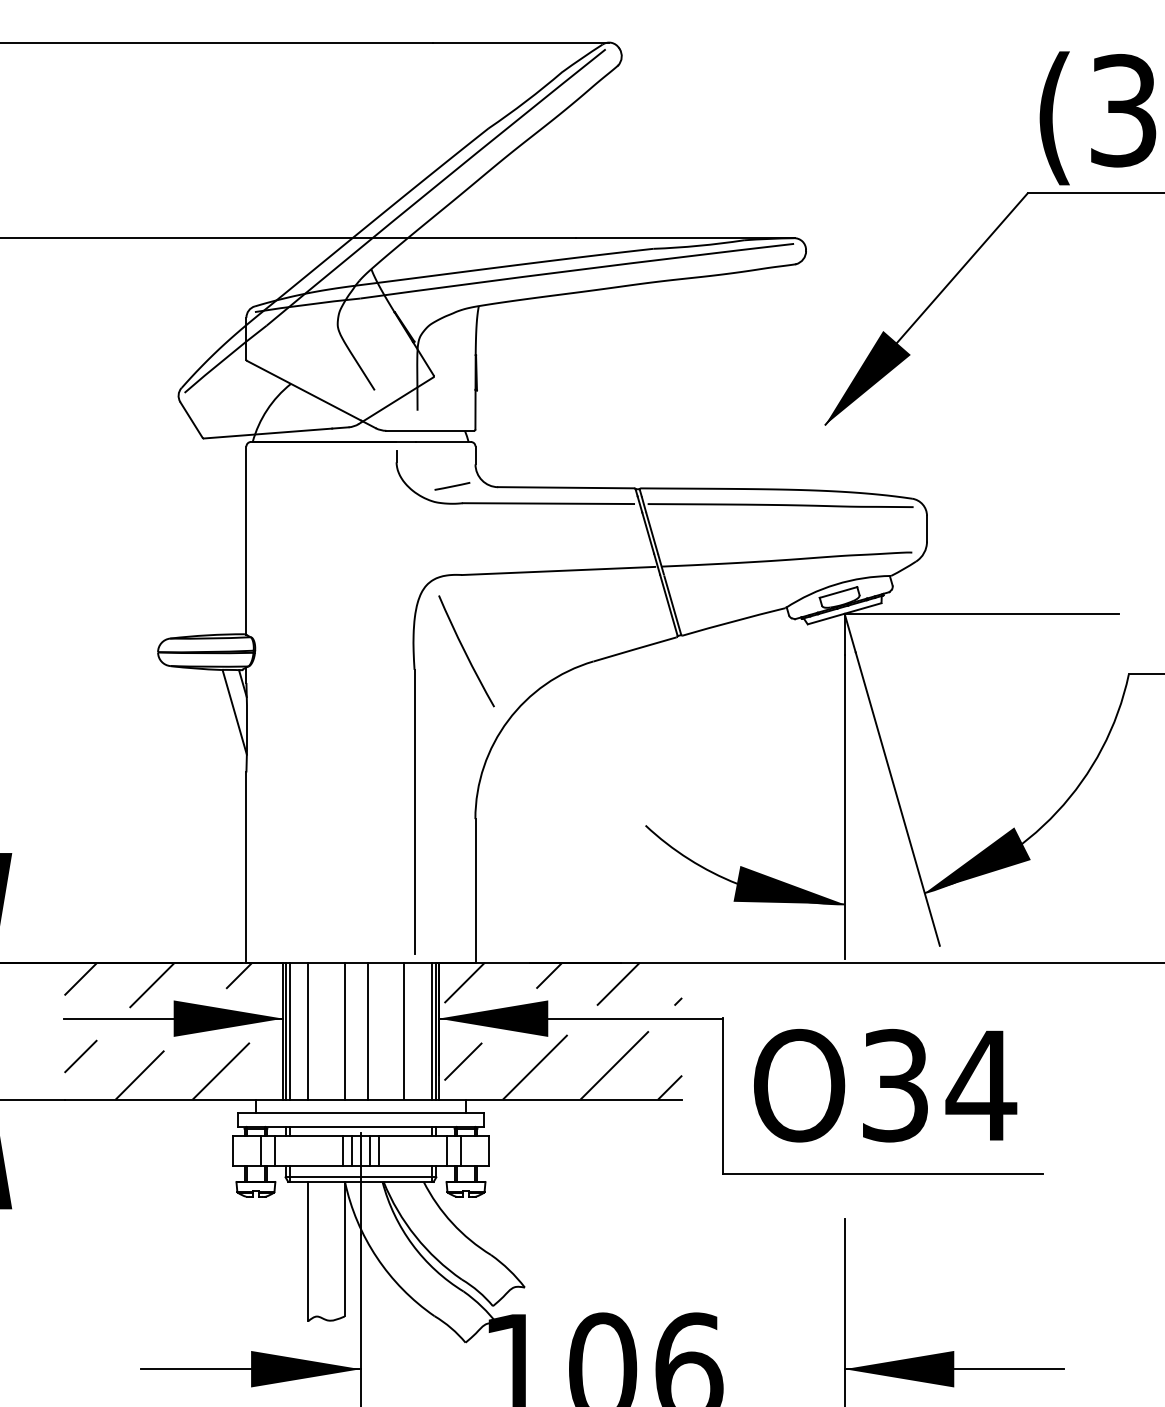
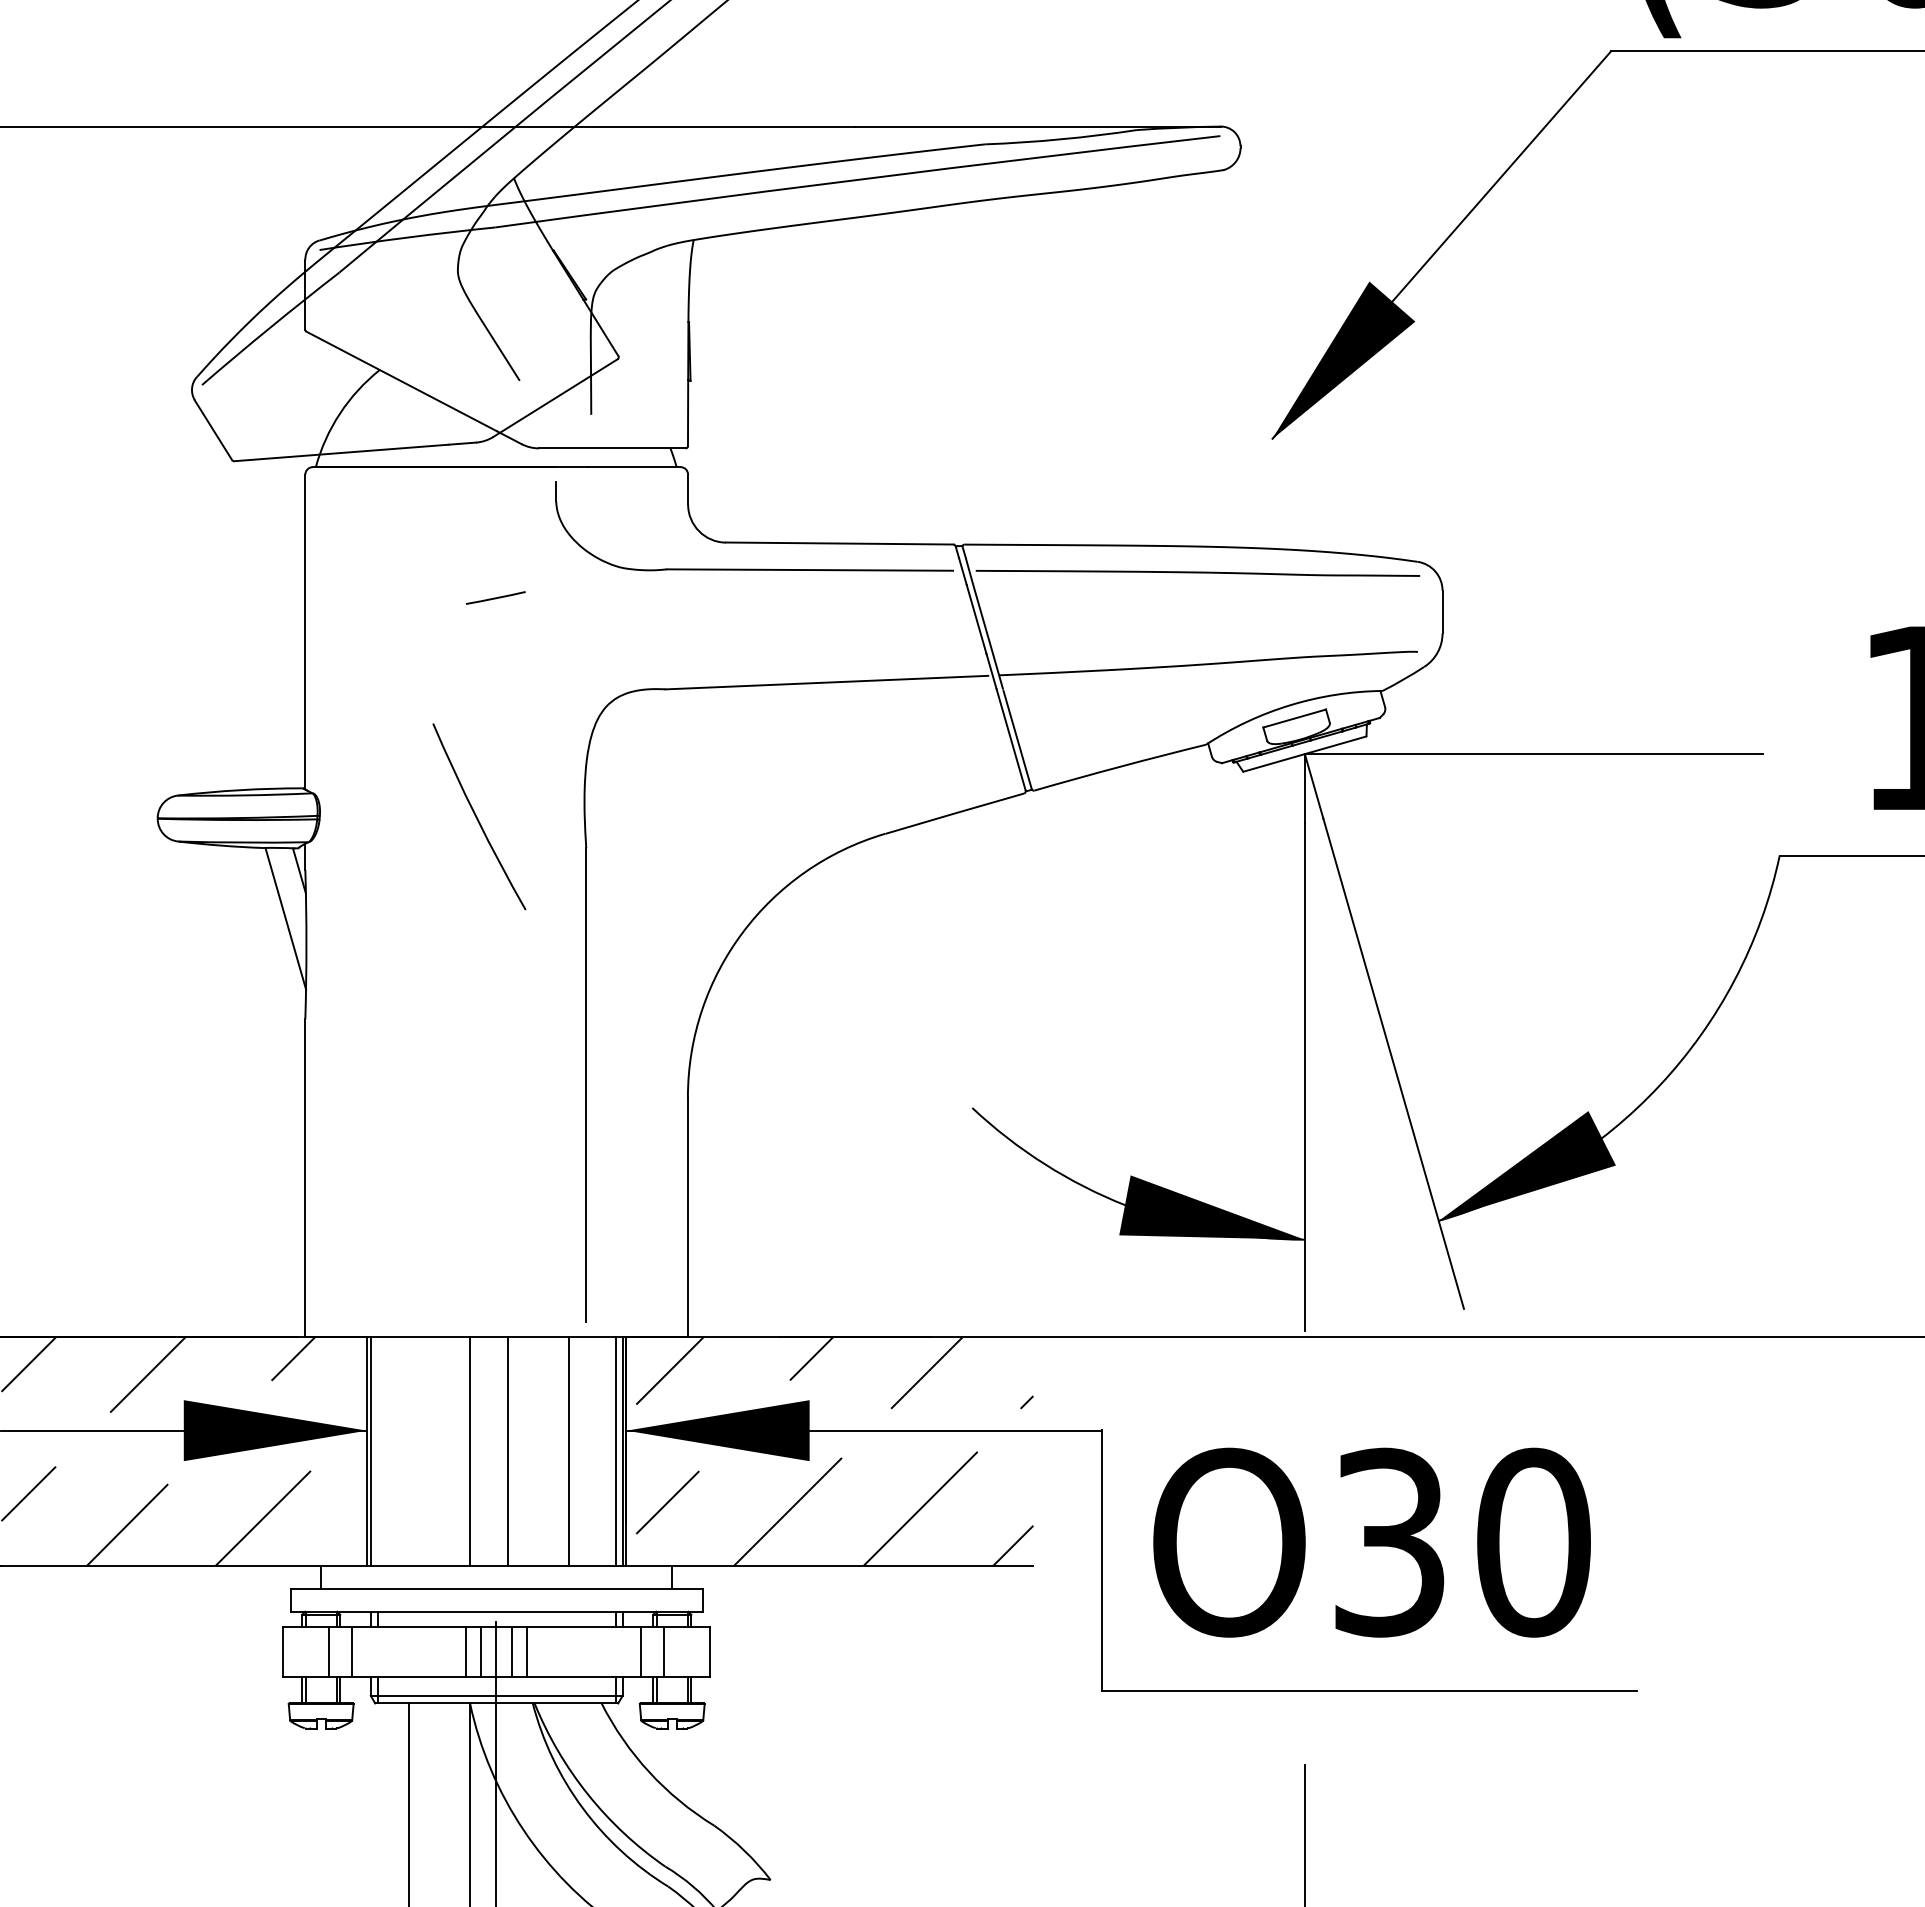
line: (452, 486) -> (495, 598), moved
arc: (465, 651) -> (477, 817), moved
line: (289, 1030) -> (377, 1450), removed
line: (308, 1030) -> (409, 1450), removed
text: (981, 1085) -> (1533, 1542), O34 -> O30

